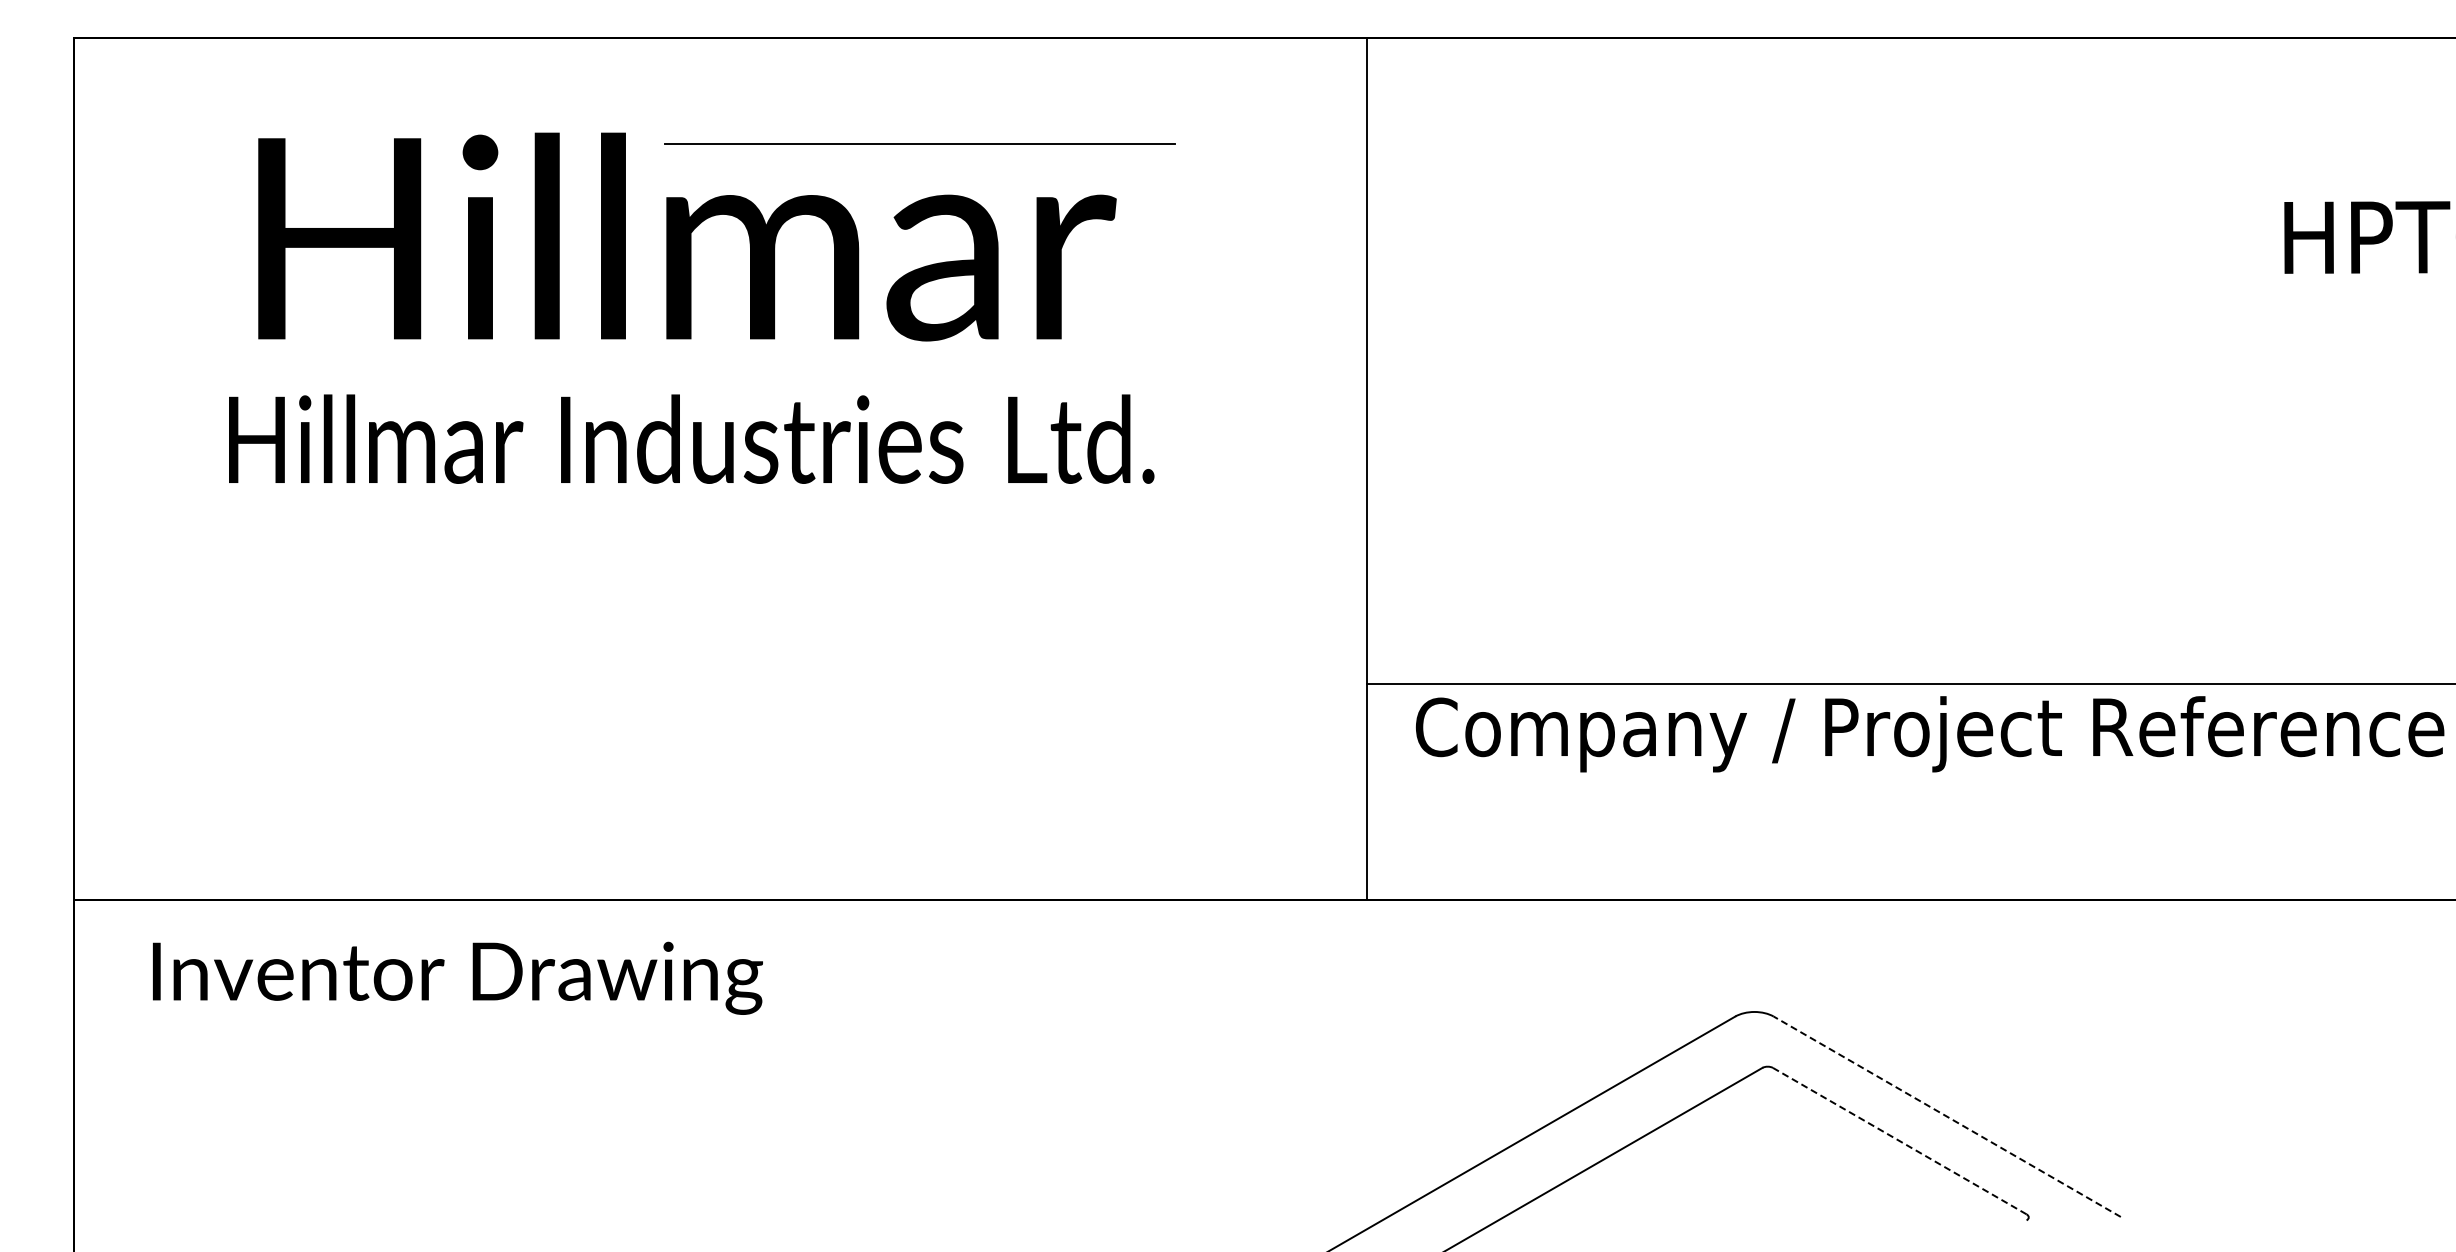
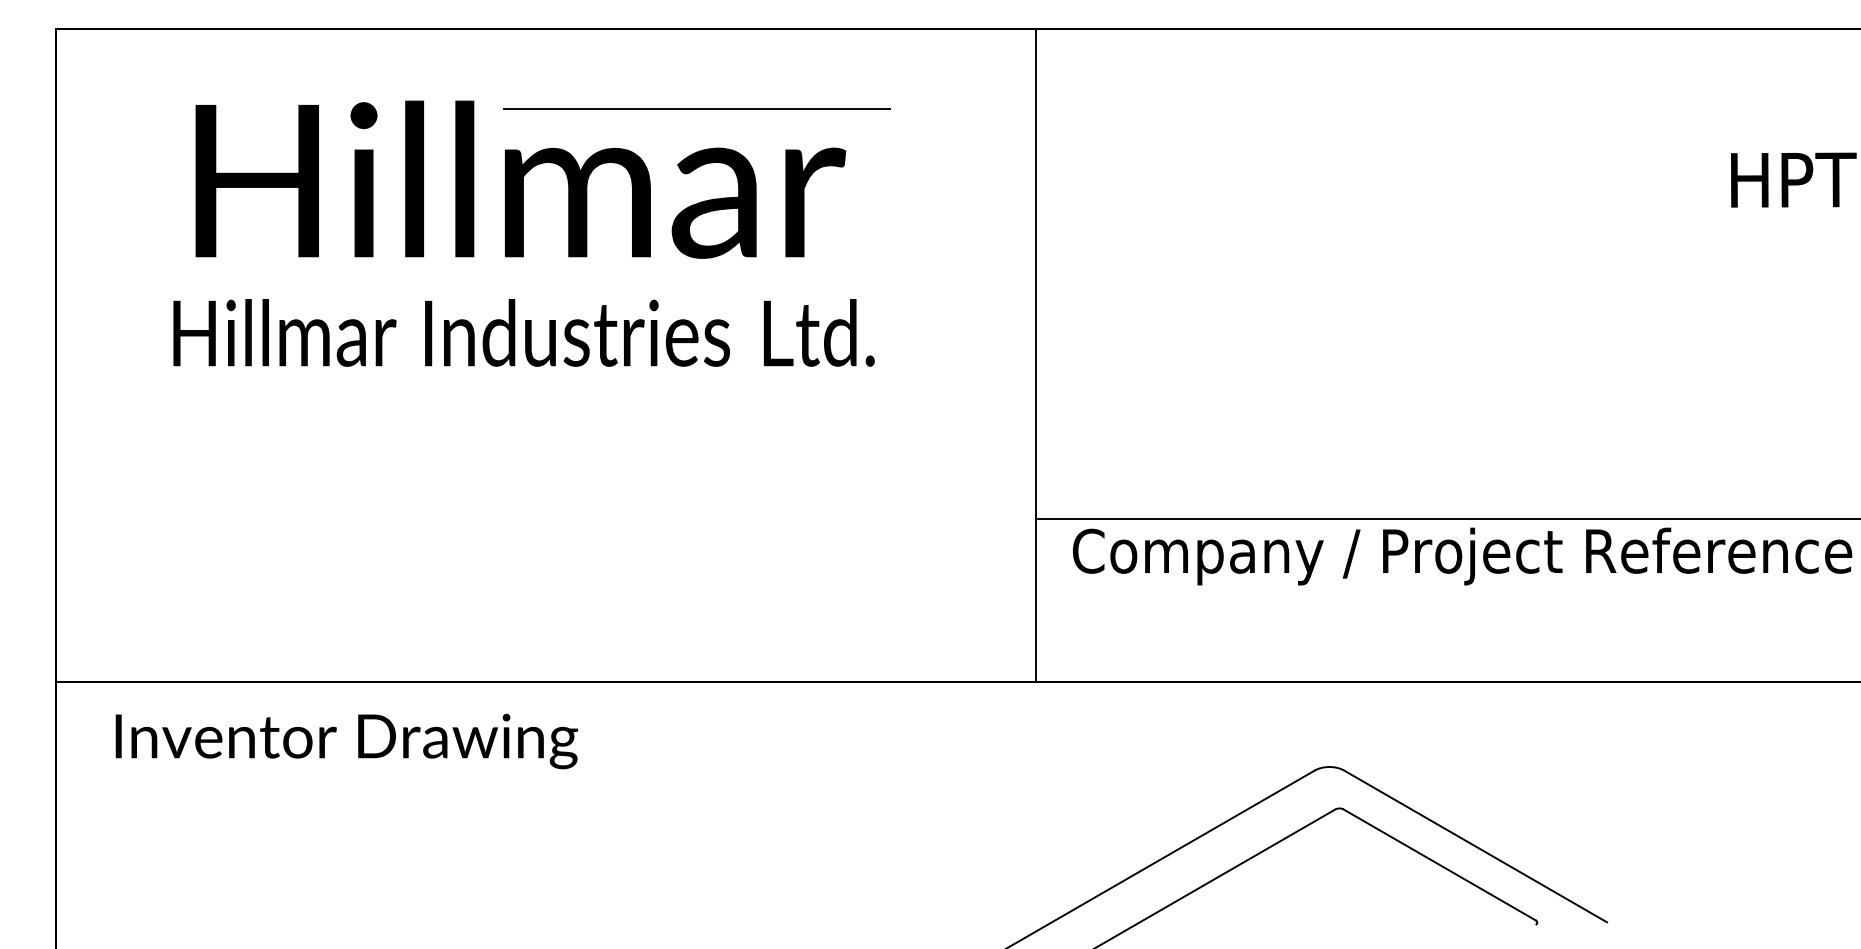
line: (1946, 1116) -> (1474, 846), dashed -> solid
line: (1899, 1140) -> (1439, 864), dashed -> solid

